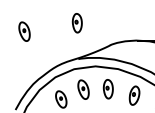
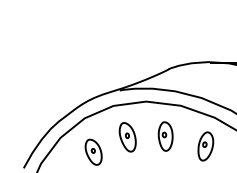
part: (76, 23) -> (116, 36), removed
part: (24, 31) -> (37, 48), removed

